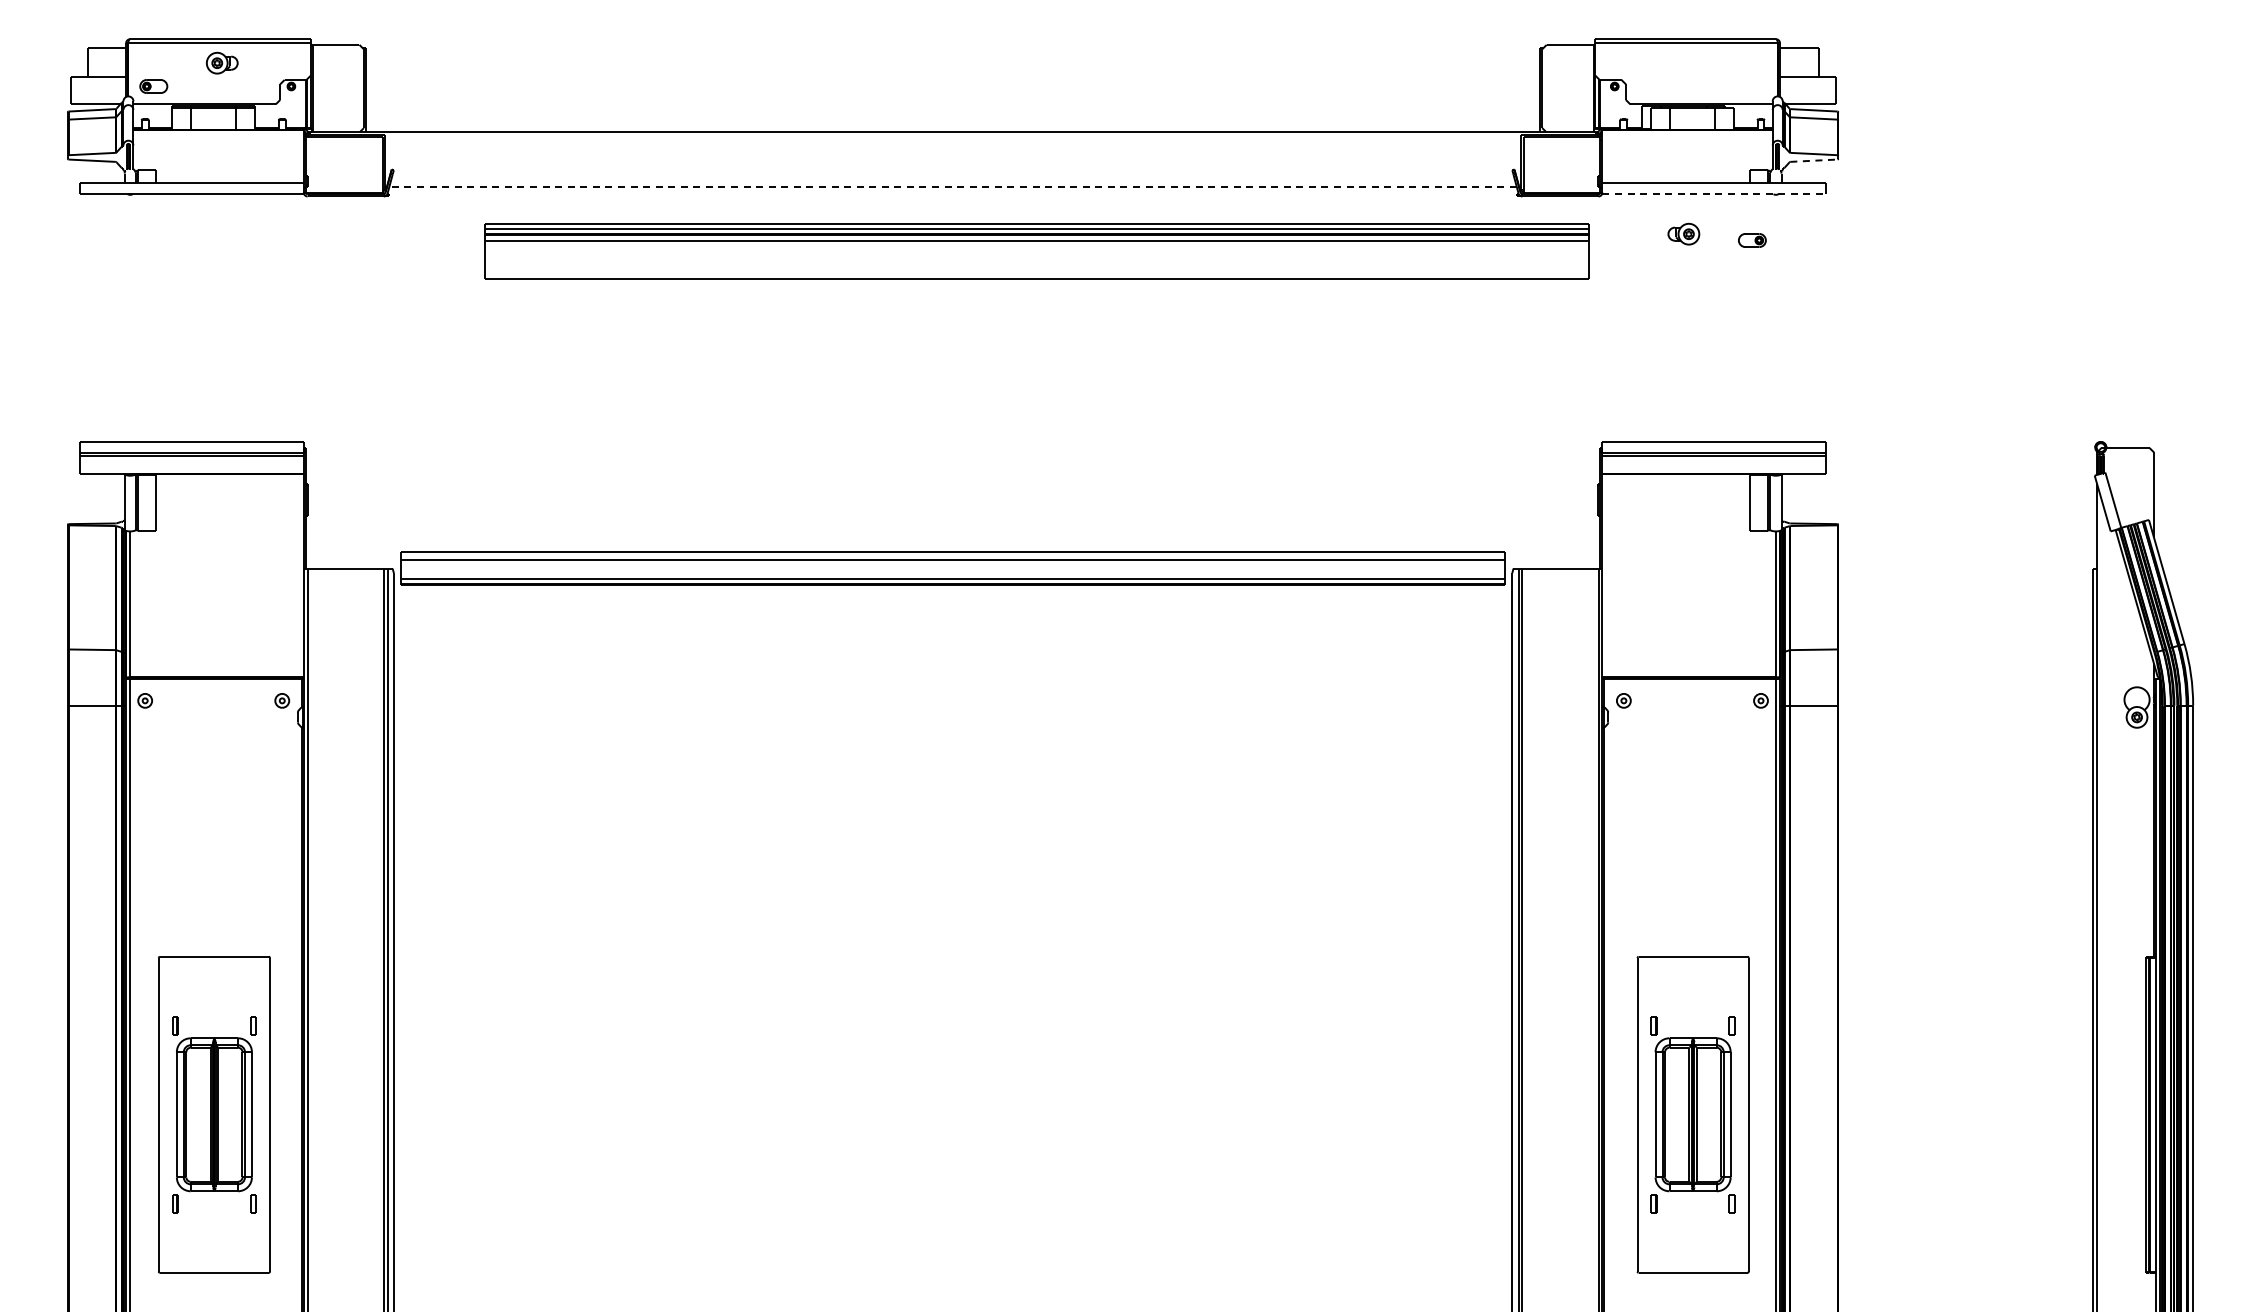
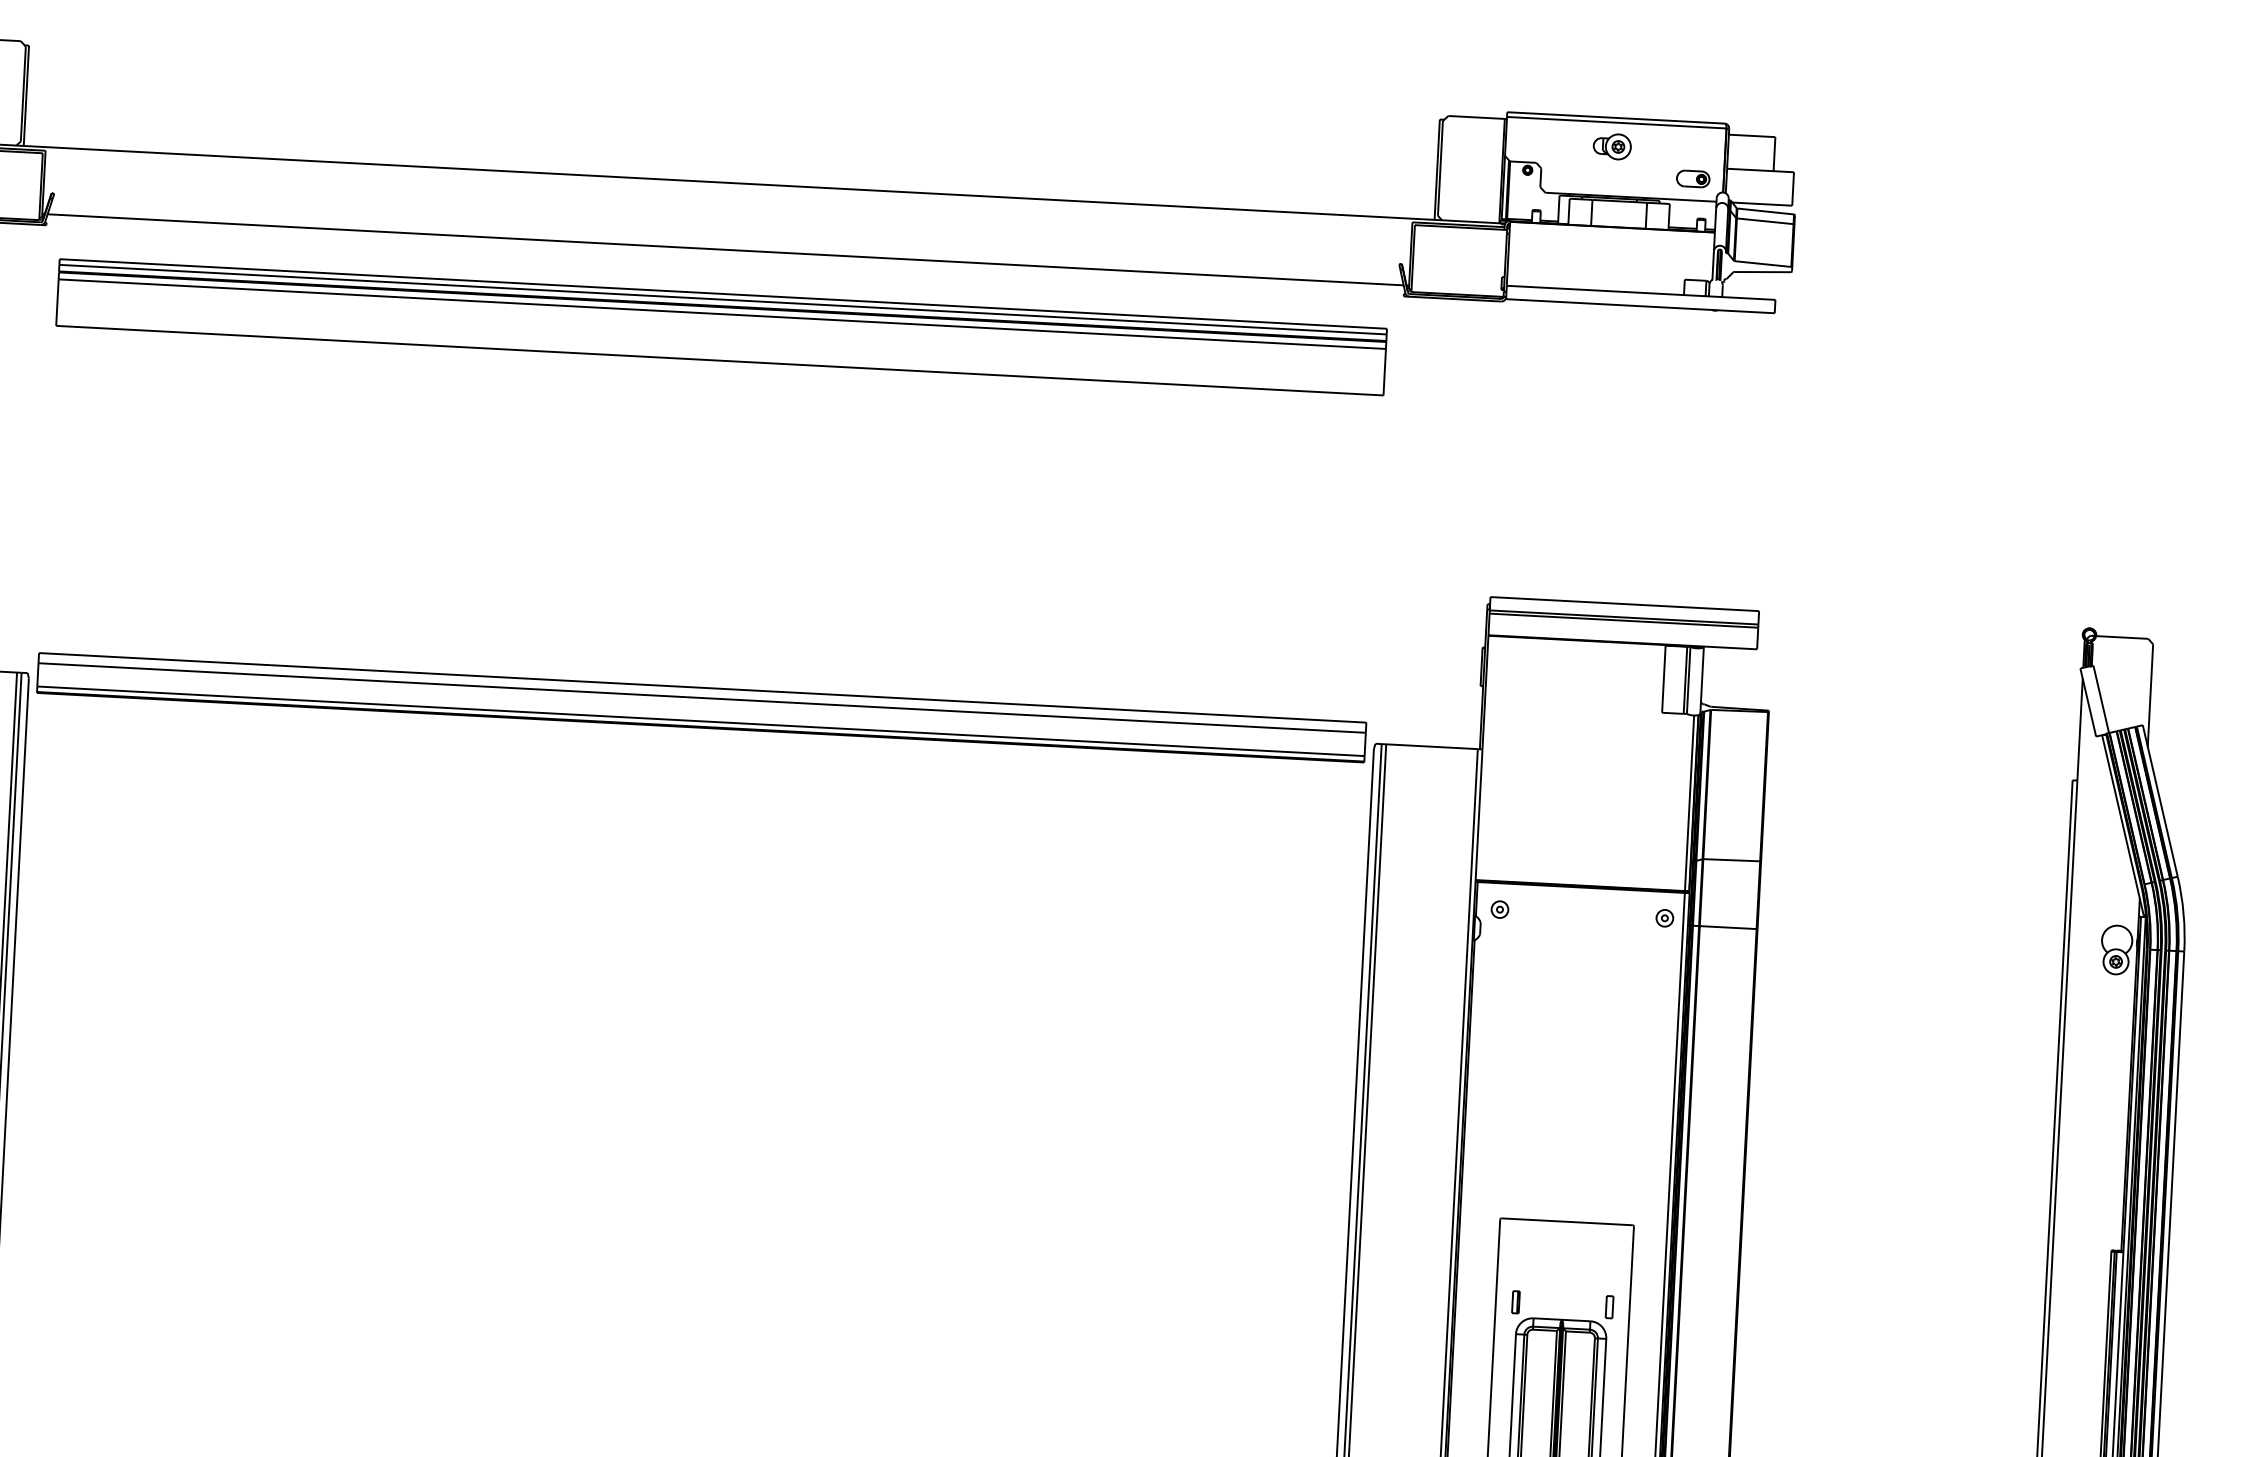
line: (1813, 160) -> (1762, 271), dashed -> solid
line: (953, 187) -> (726, 250), dashed -> solid
line: (1714, 194) -> (1640, 306), dashed -> solid
part: (1683, 233) -> (1611, 145), moved
part: (1752, 240) -> (1693, 178), moved
part: (1036, 251) -> (720, 326), moved

